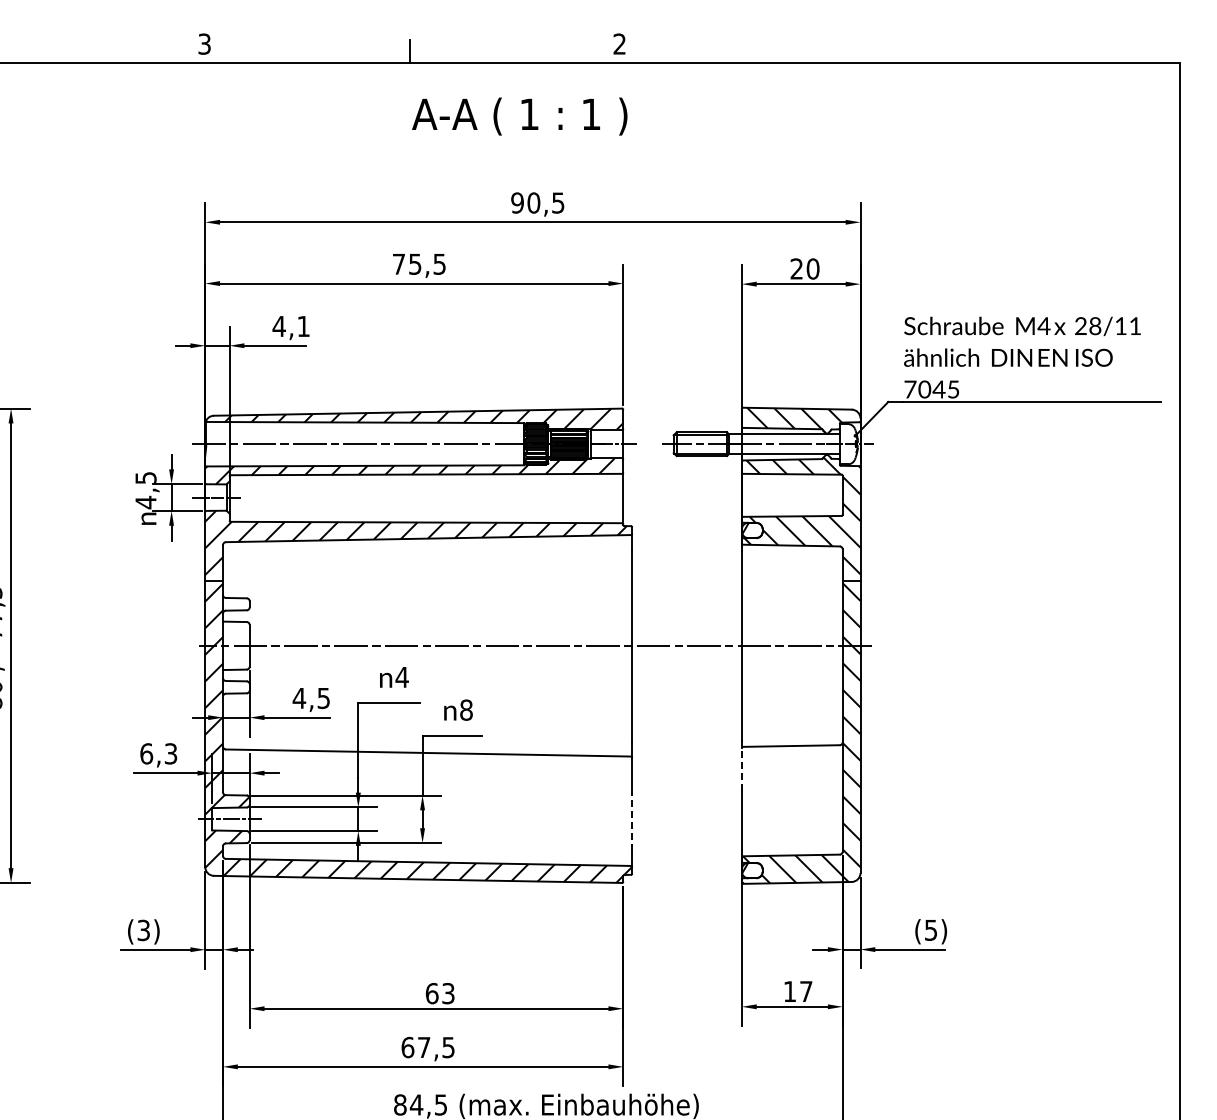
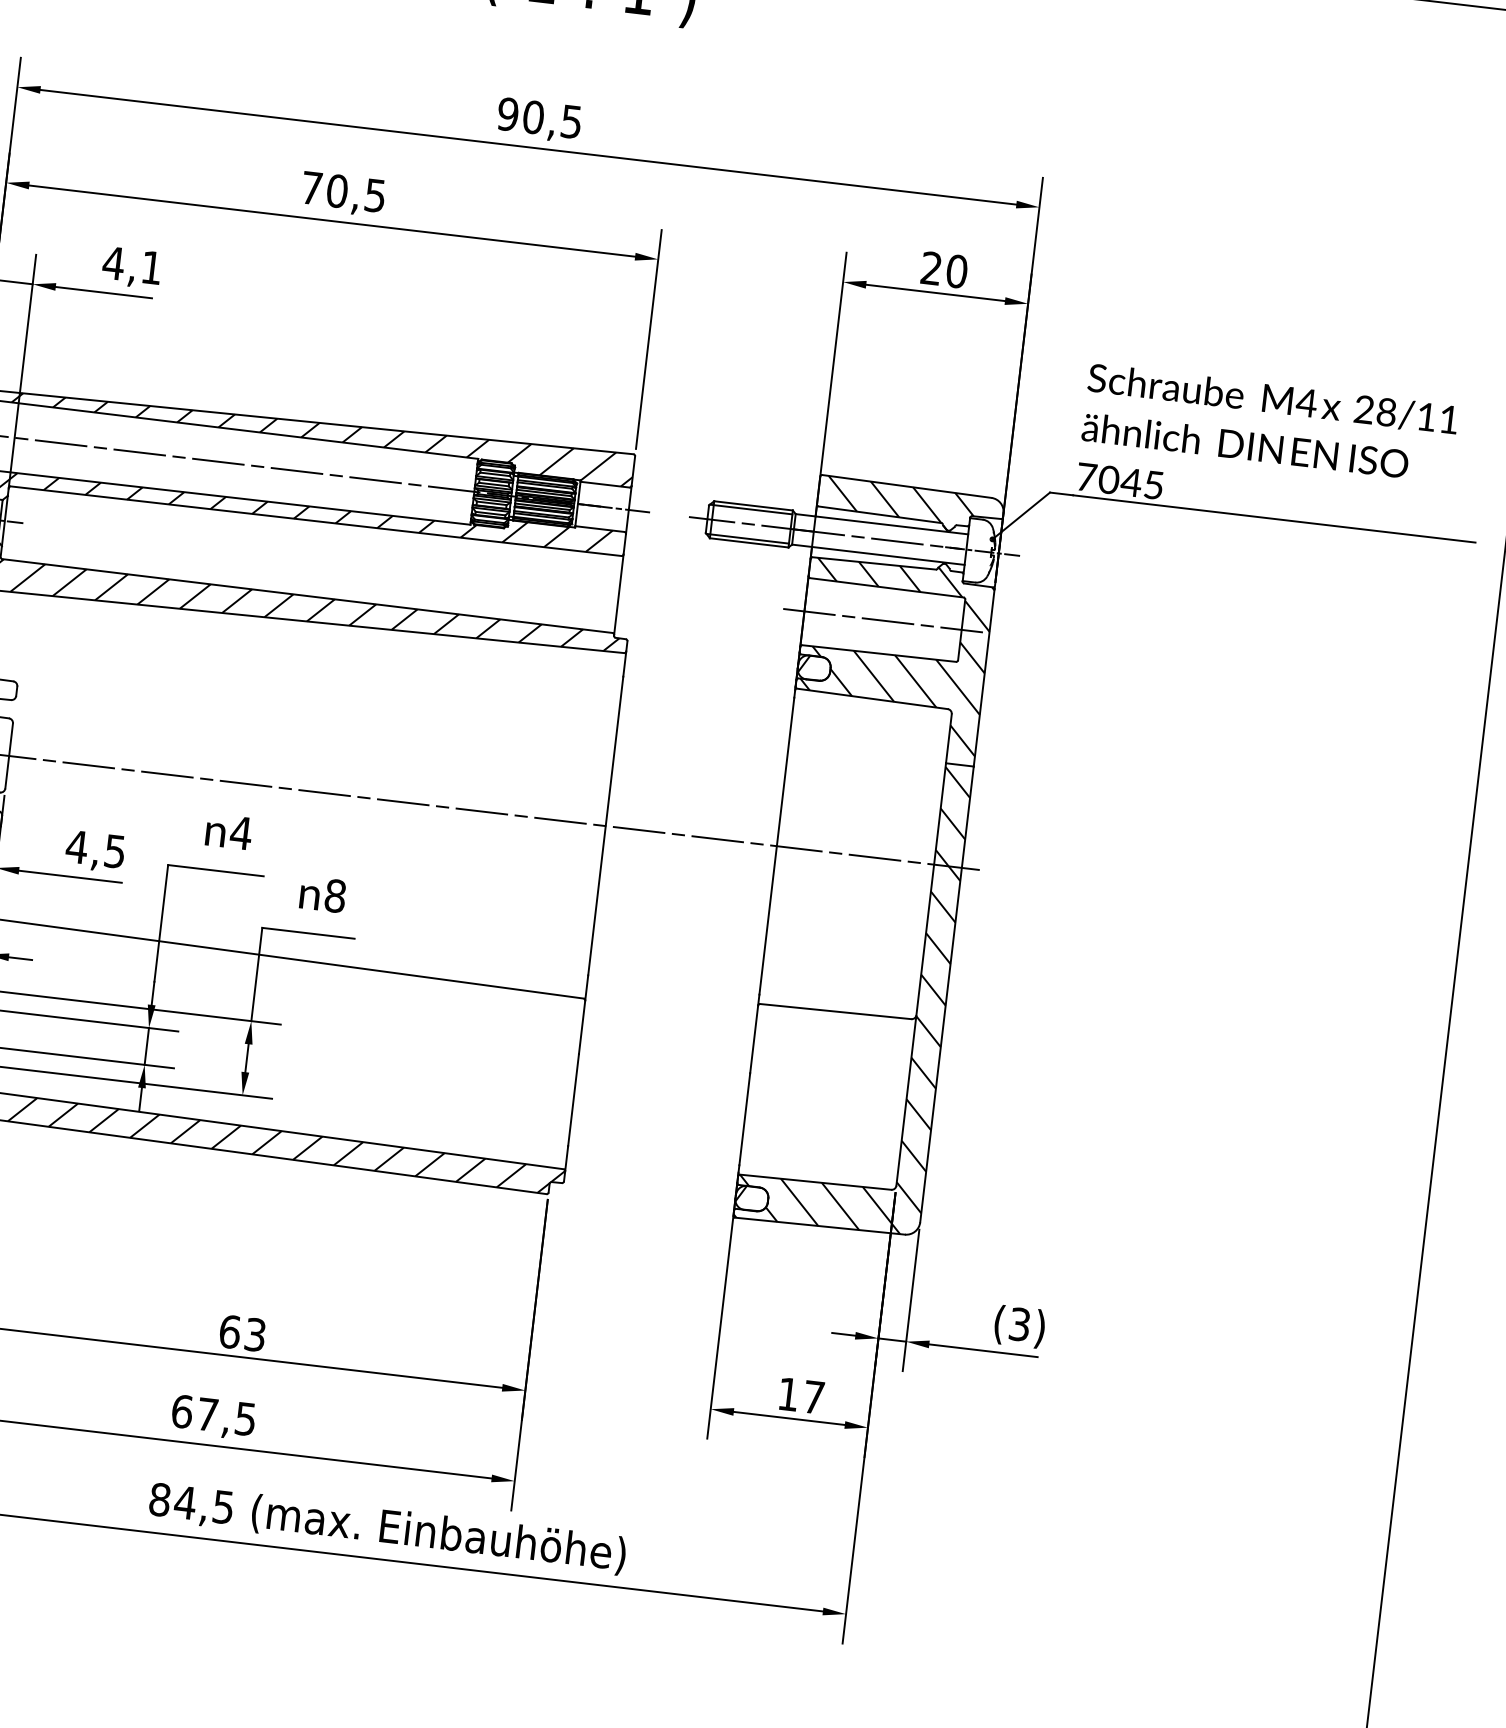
text: (415, 263) -> (337, 190), 75,5 -> 70,5
line: (792, 495) -> (883, 620), added
line: (741, 769) -> (753, 1039), dashed -> solid
line: (632, 821) -> (574, 1100), dashed -> solid
text: (931, 929) -> (1020, 1323), (5) -> (3)

